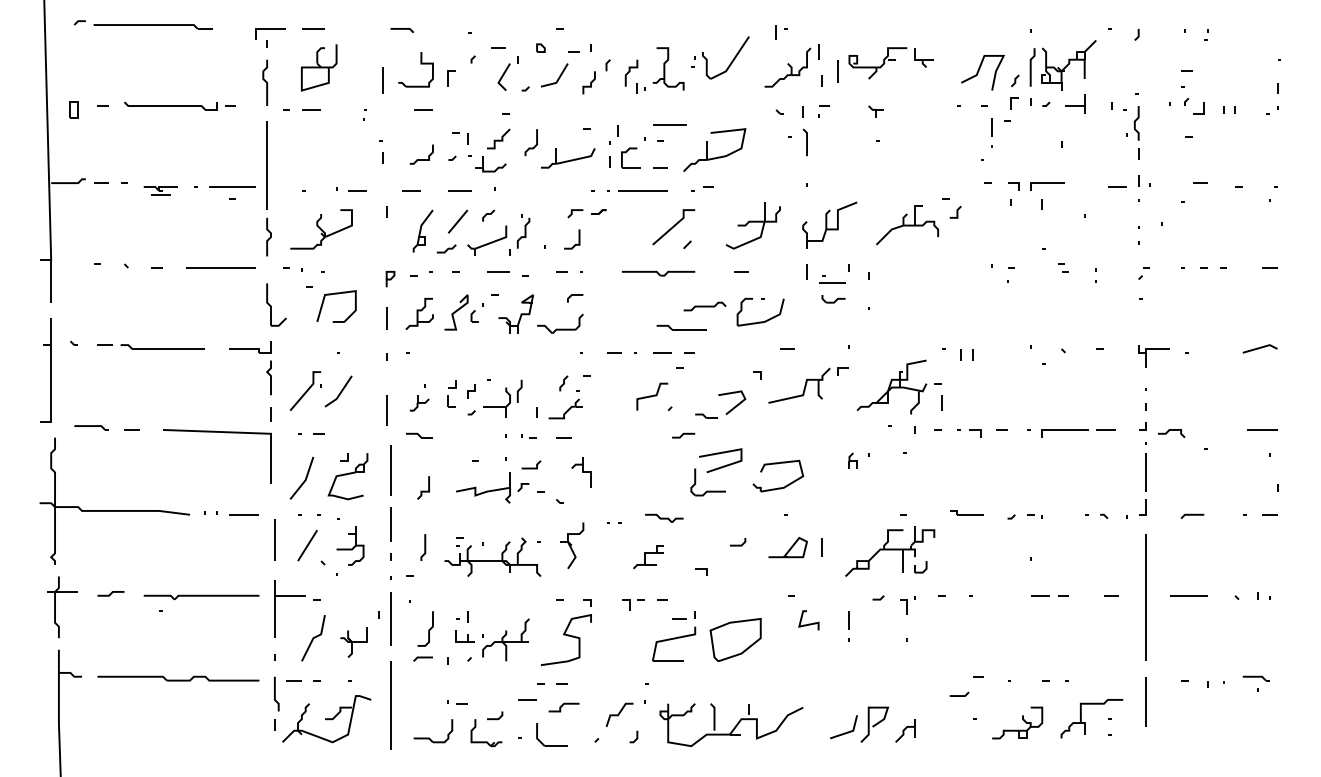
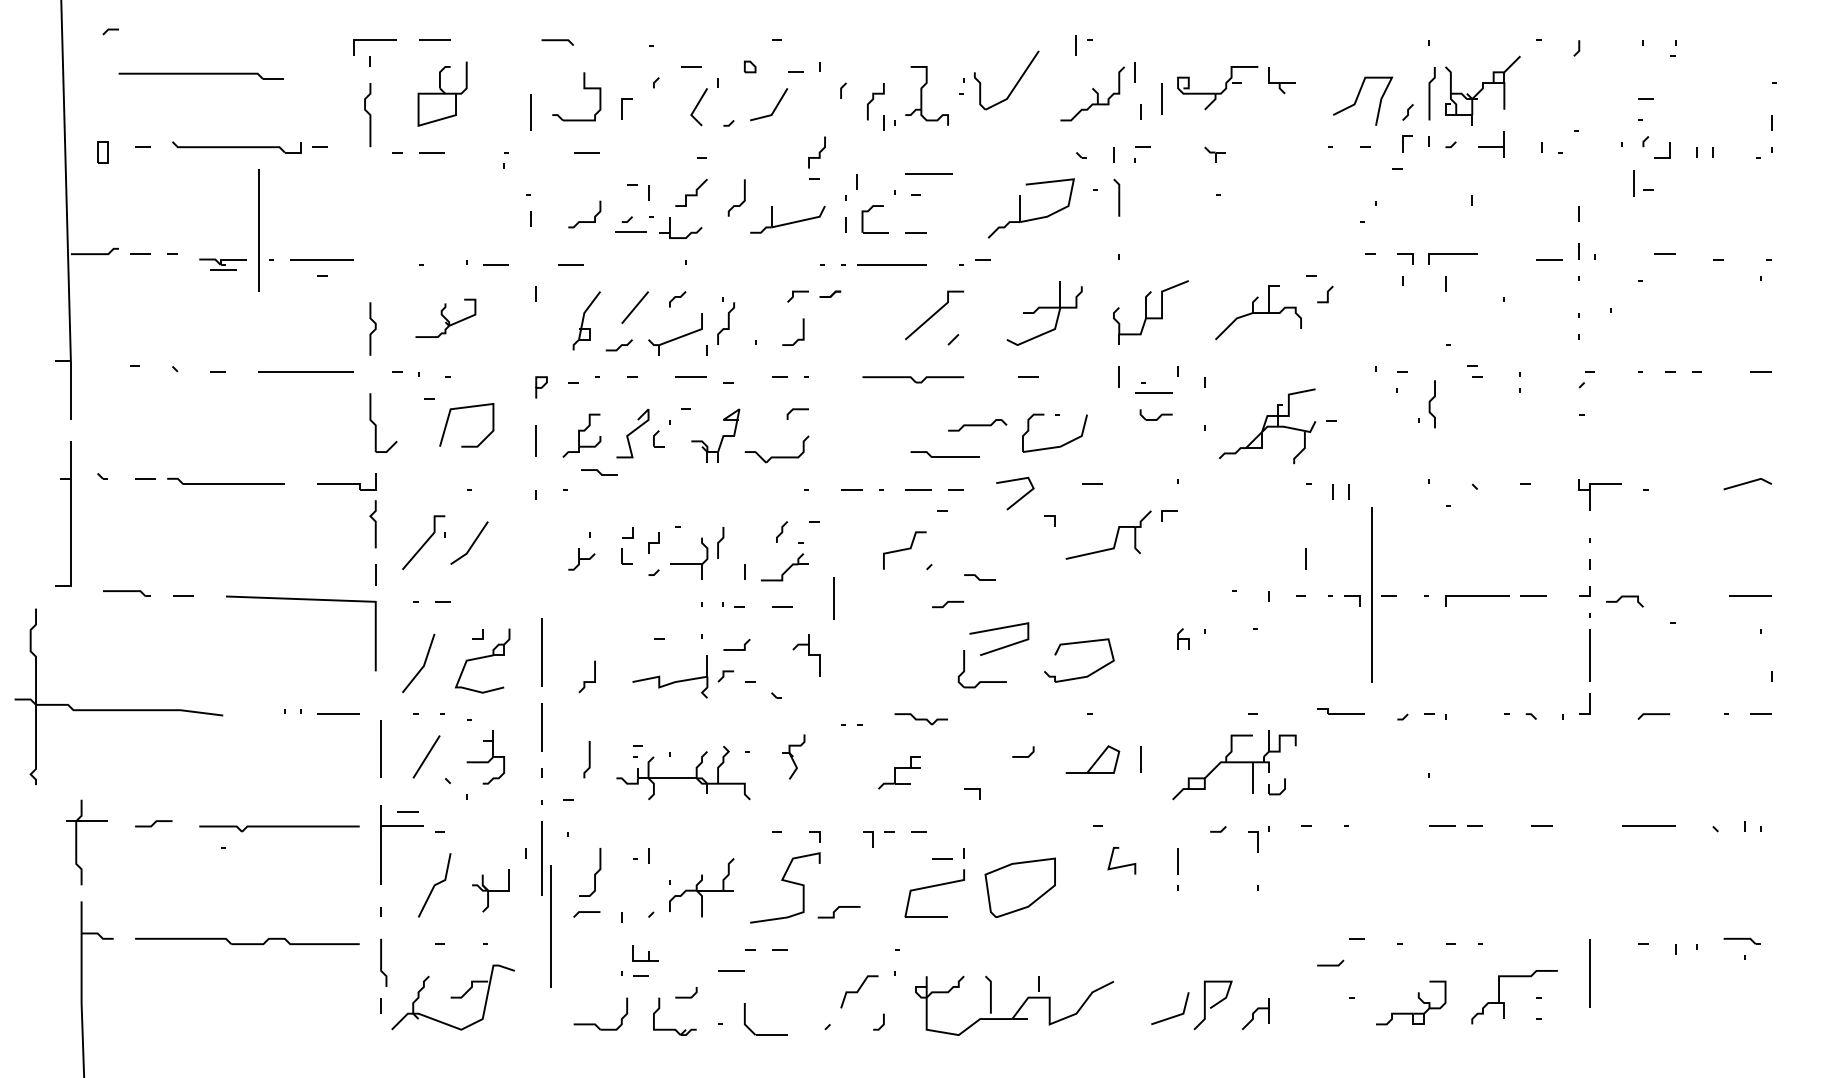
part: (152, 26) -> (200, 75), moved
curve: (590, 82) -> (818, 152), moved
part: (1132, 123) -> (1426, 404), moved
line: (991, 127) -> (1633, 183), moved
part: (707, 149) -> (1021, 207), moved
line: (266, 165) -> (258, 229), moved
line: (459, 190) -> (630, 231), moved
part: (321, 229) -> (445, 318), size x0.7
part: (898, 386) -> (1276, 425), moved
line: (735, 405) -> (1020, 497), moved
line: (386, 410) -> (834, 598), moved
part: (419, 435) -> (599, 472), moved
part: (114, 510) -> (118, 709), moved
part: (572, 545) -> (793, 756), size x0.7
line: (1145, 597) -> (1370, 594), moved
part: (464, 636) -> (644, 953), moved
line: (293, 680) -> (406, 812), moved
line: (390, 705) -> (551, 925), moved
line: (562, 706) -> (836, 910), moved

